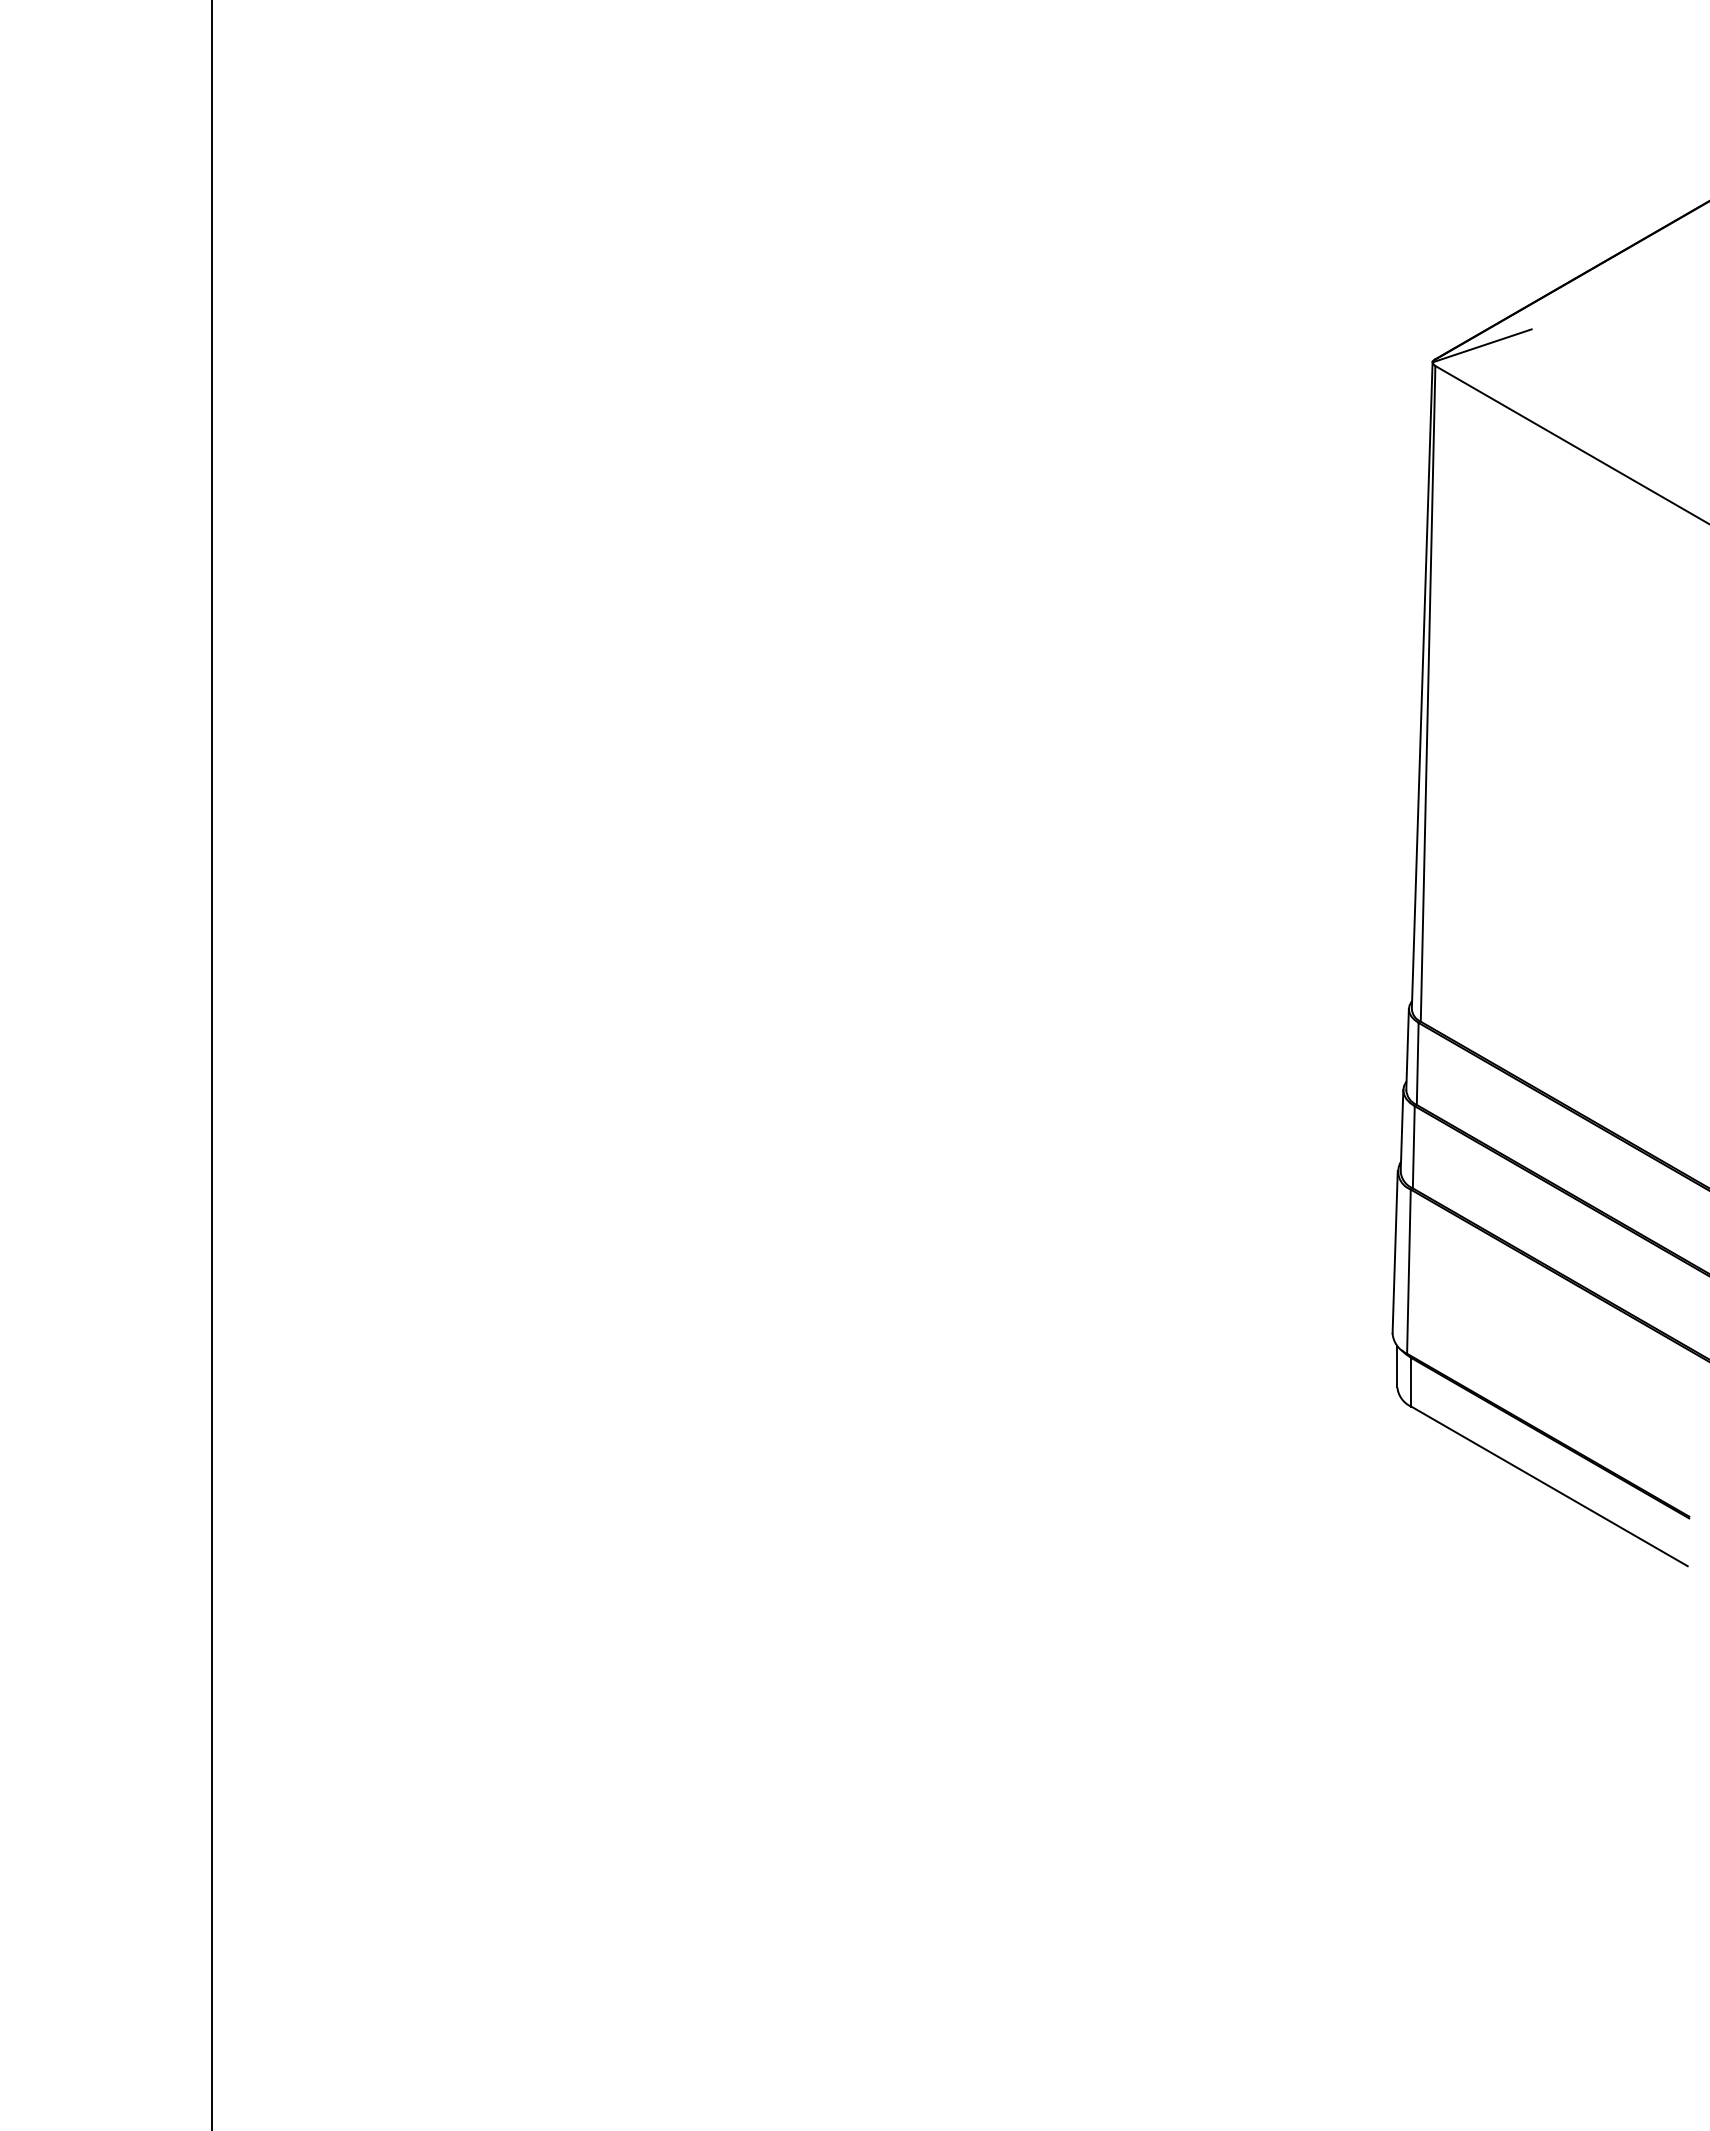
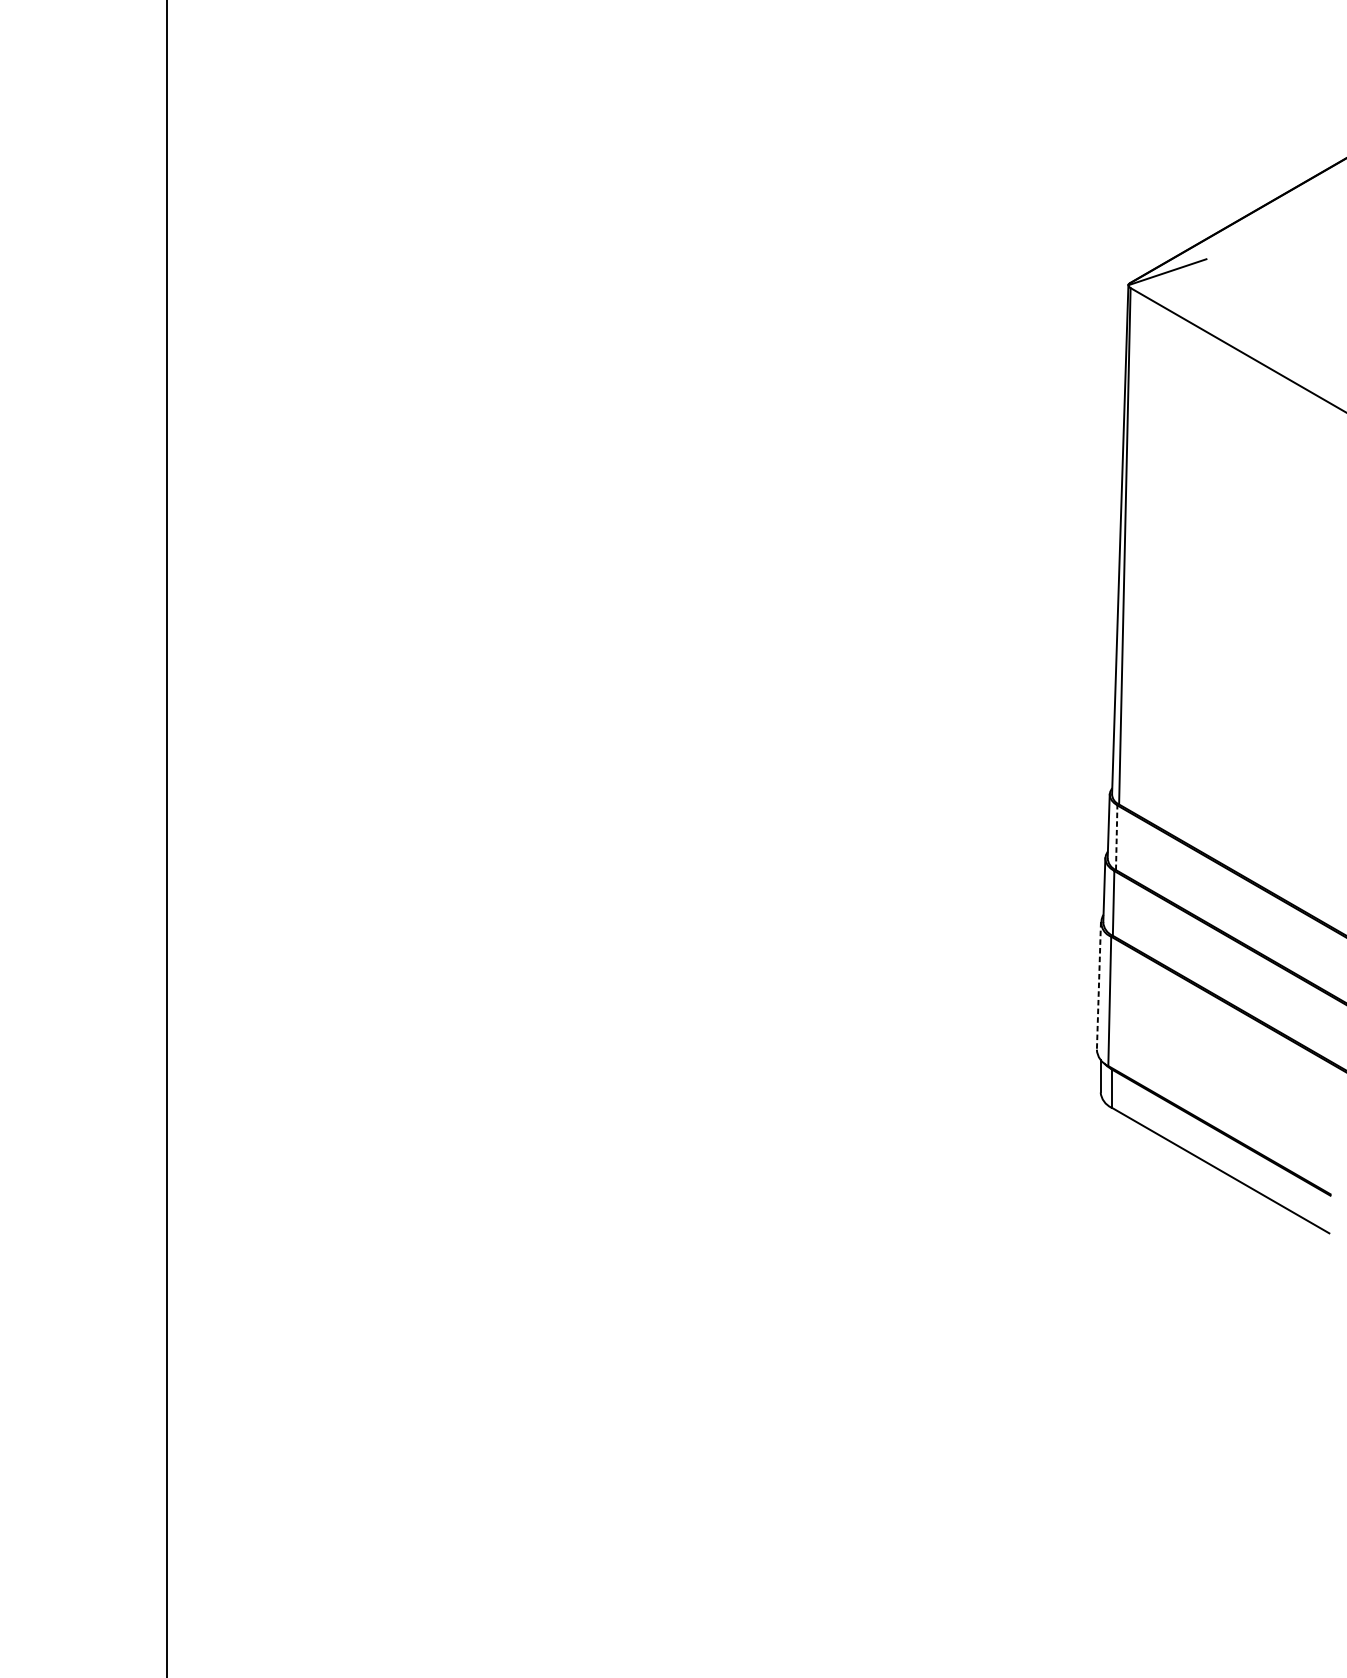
line: (1417, 1063) -> (1116, 837), solid -> dashed
line: (1395, 1252) -> (1099, 986), solid -> dashed

